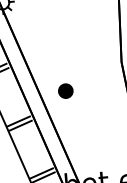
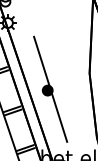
line: (69, 87) -> (50, 88), added

